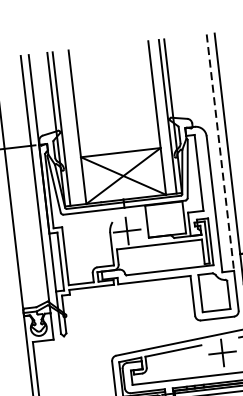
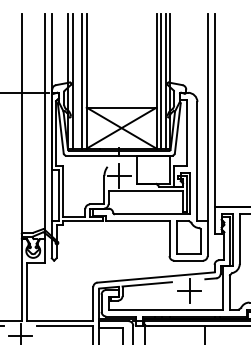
line: (162, 117) -> (161, 81), added
line: (72, 127) -> (82, 81), added
line: (220, 152) -> (207, 117), dashed -> solid

